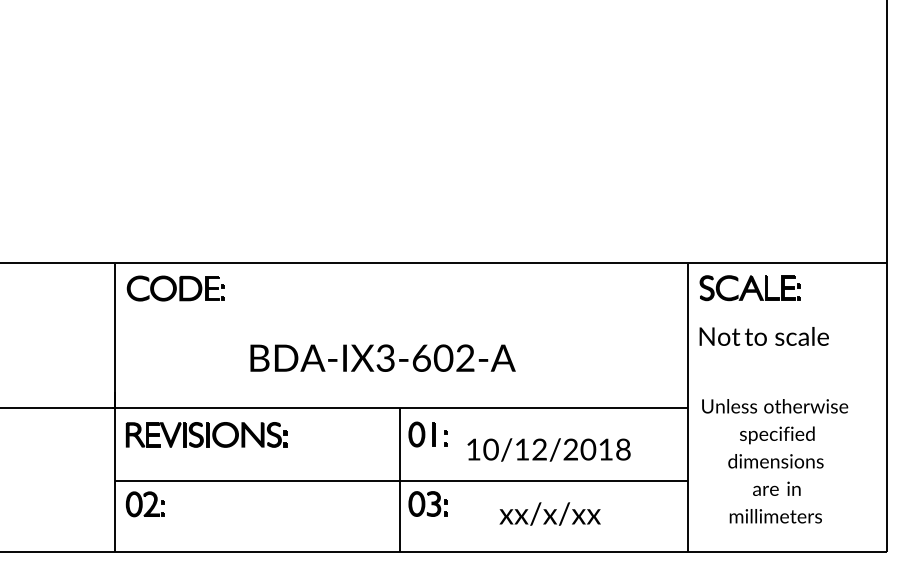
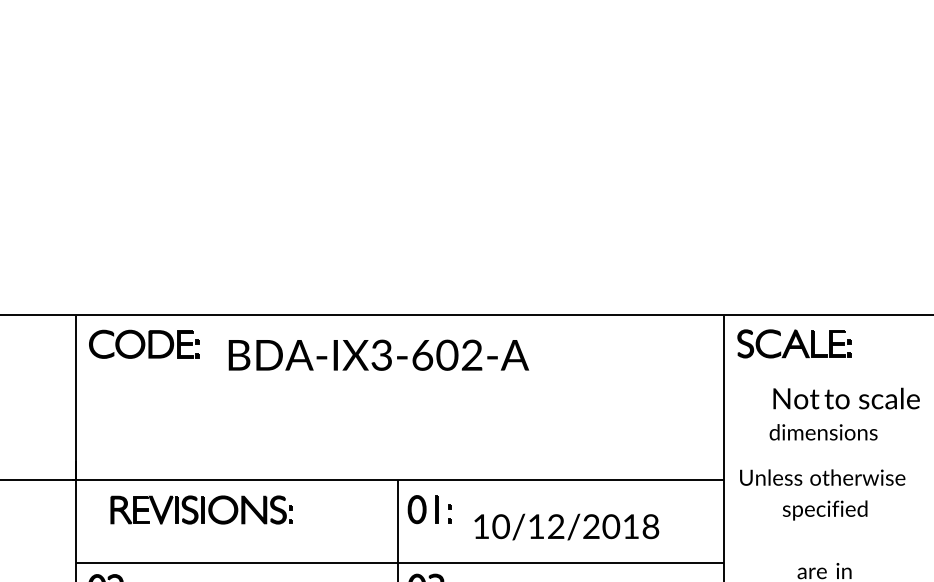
text: (763, 336) -> (845, 398), moved
text: (382, 357) -> (378, 354), moved
part: (206, 434) -> (201, 509), moved
text: (775, 461) -> (823, 432), moved

